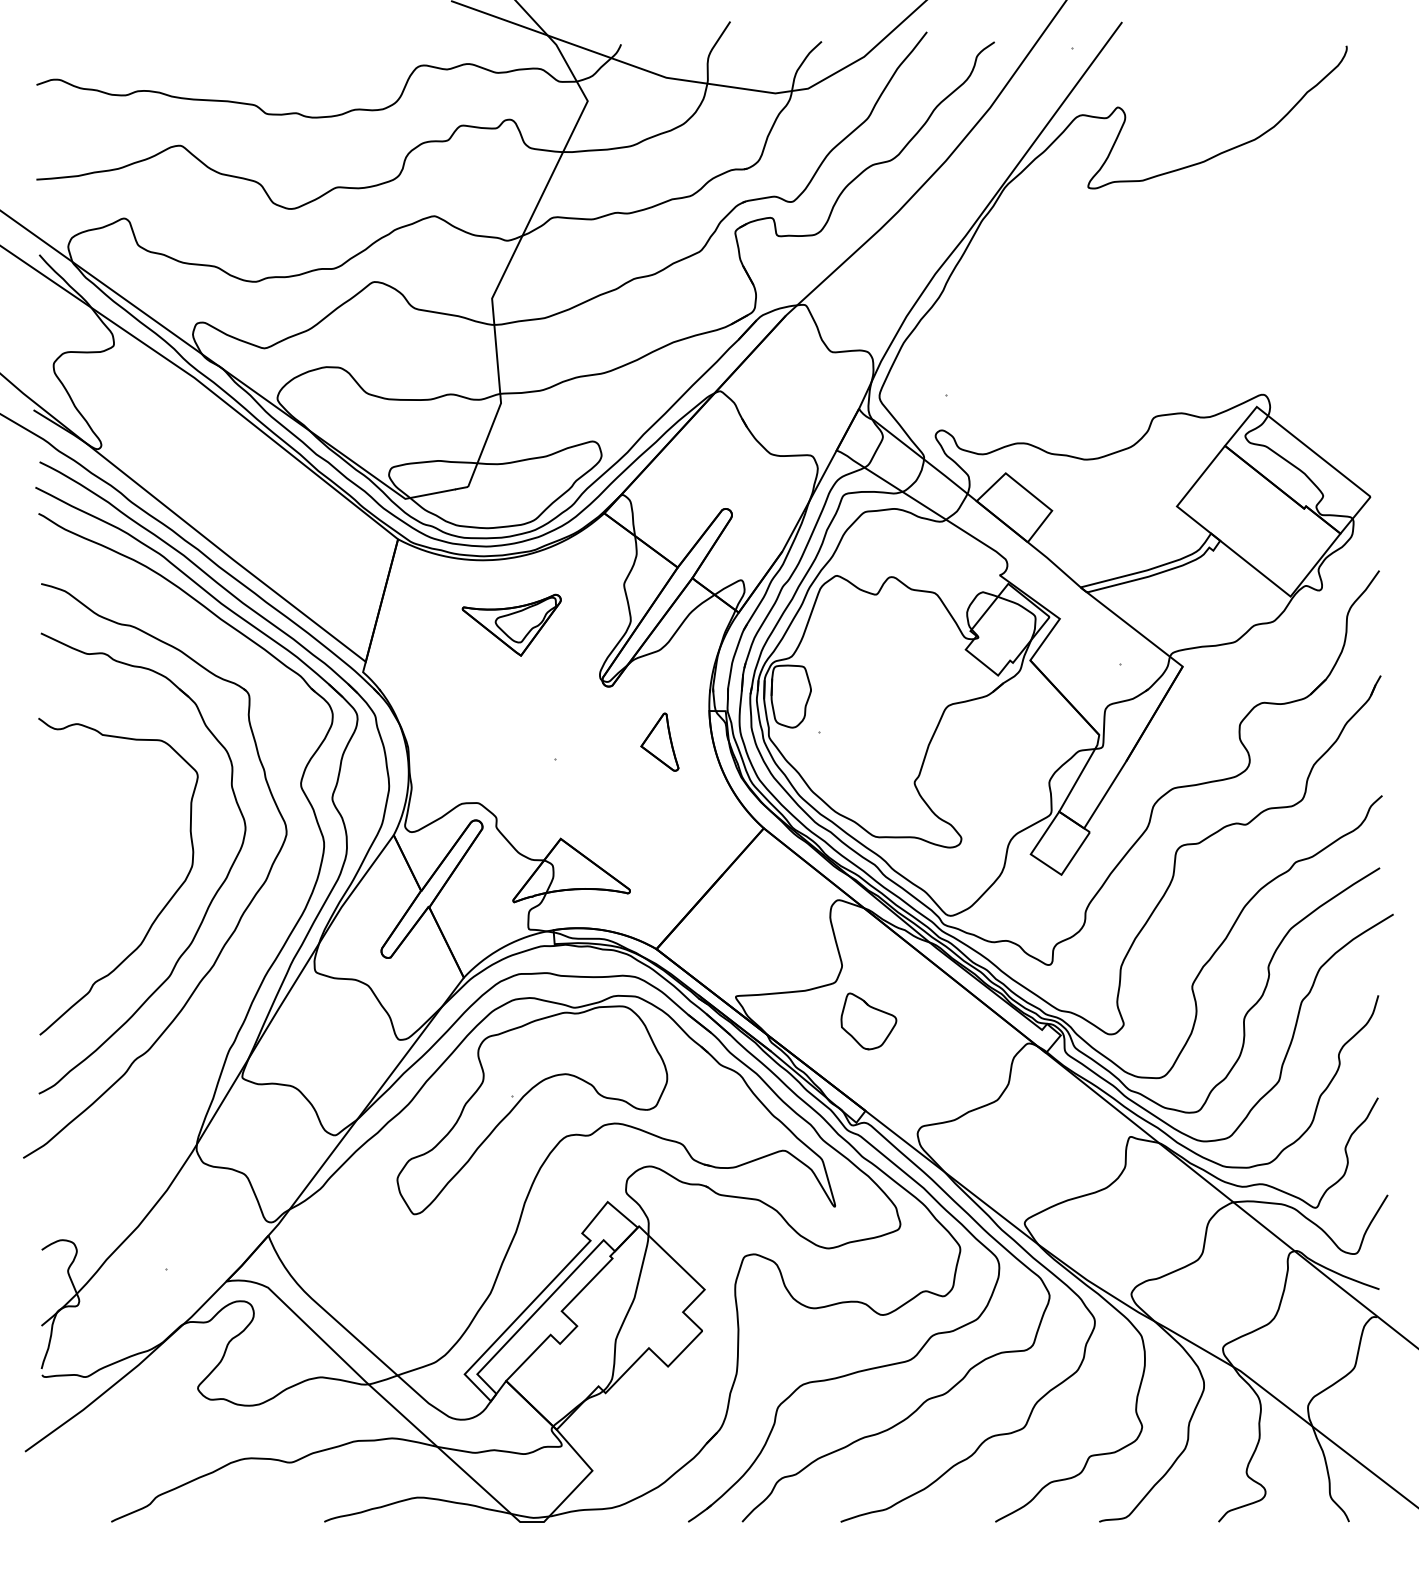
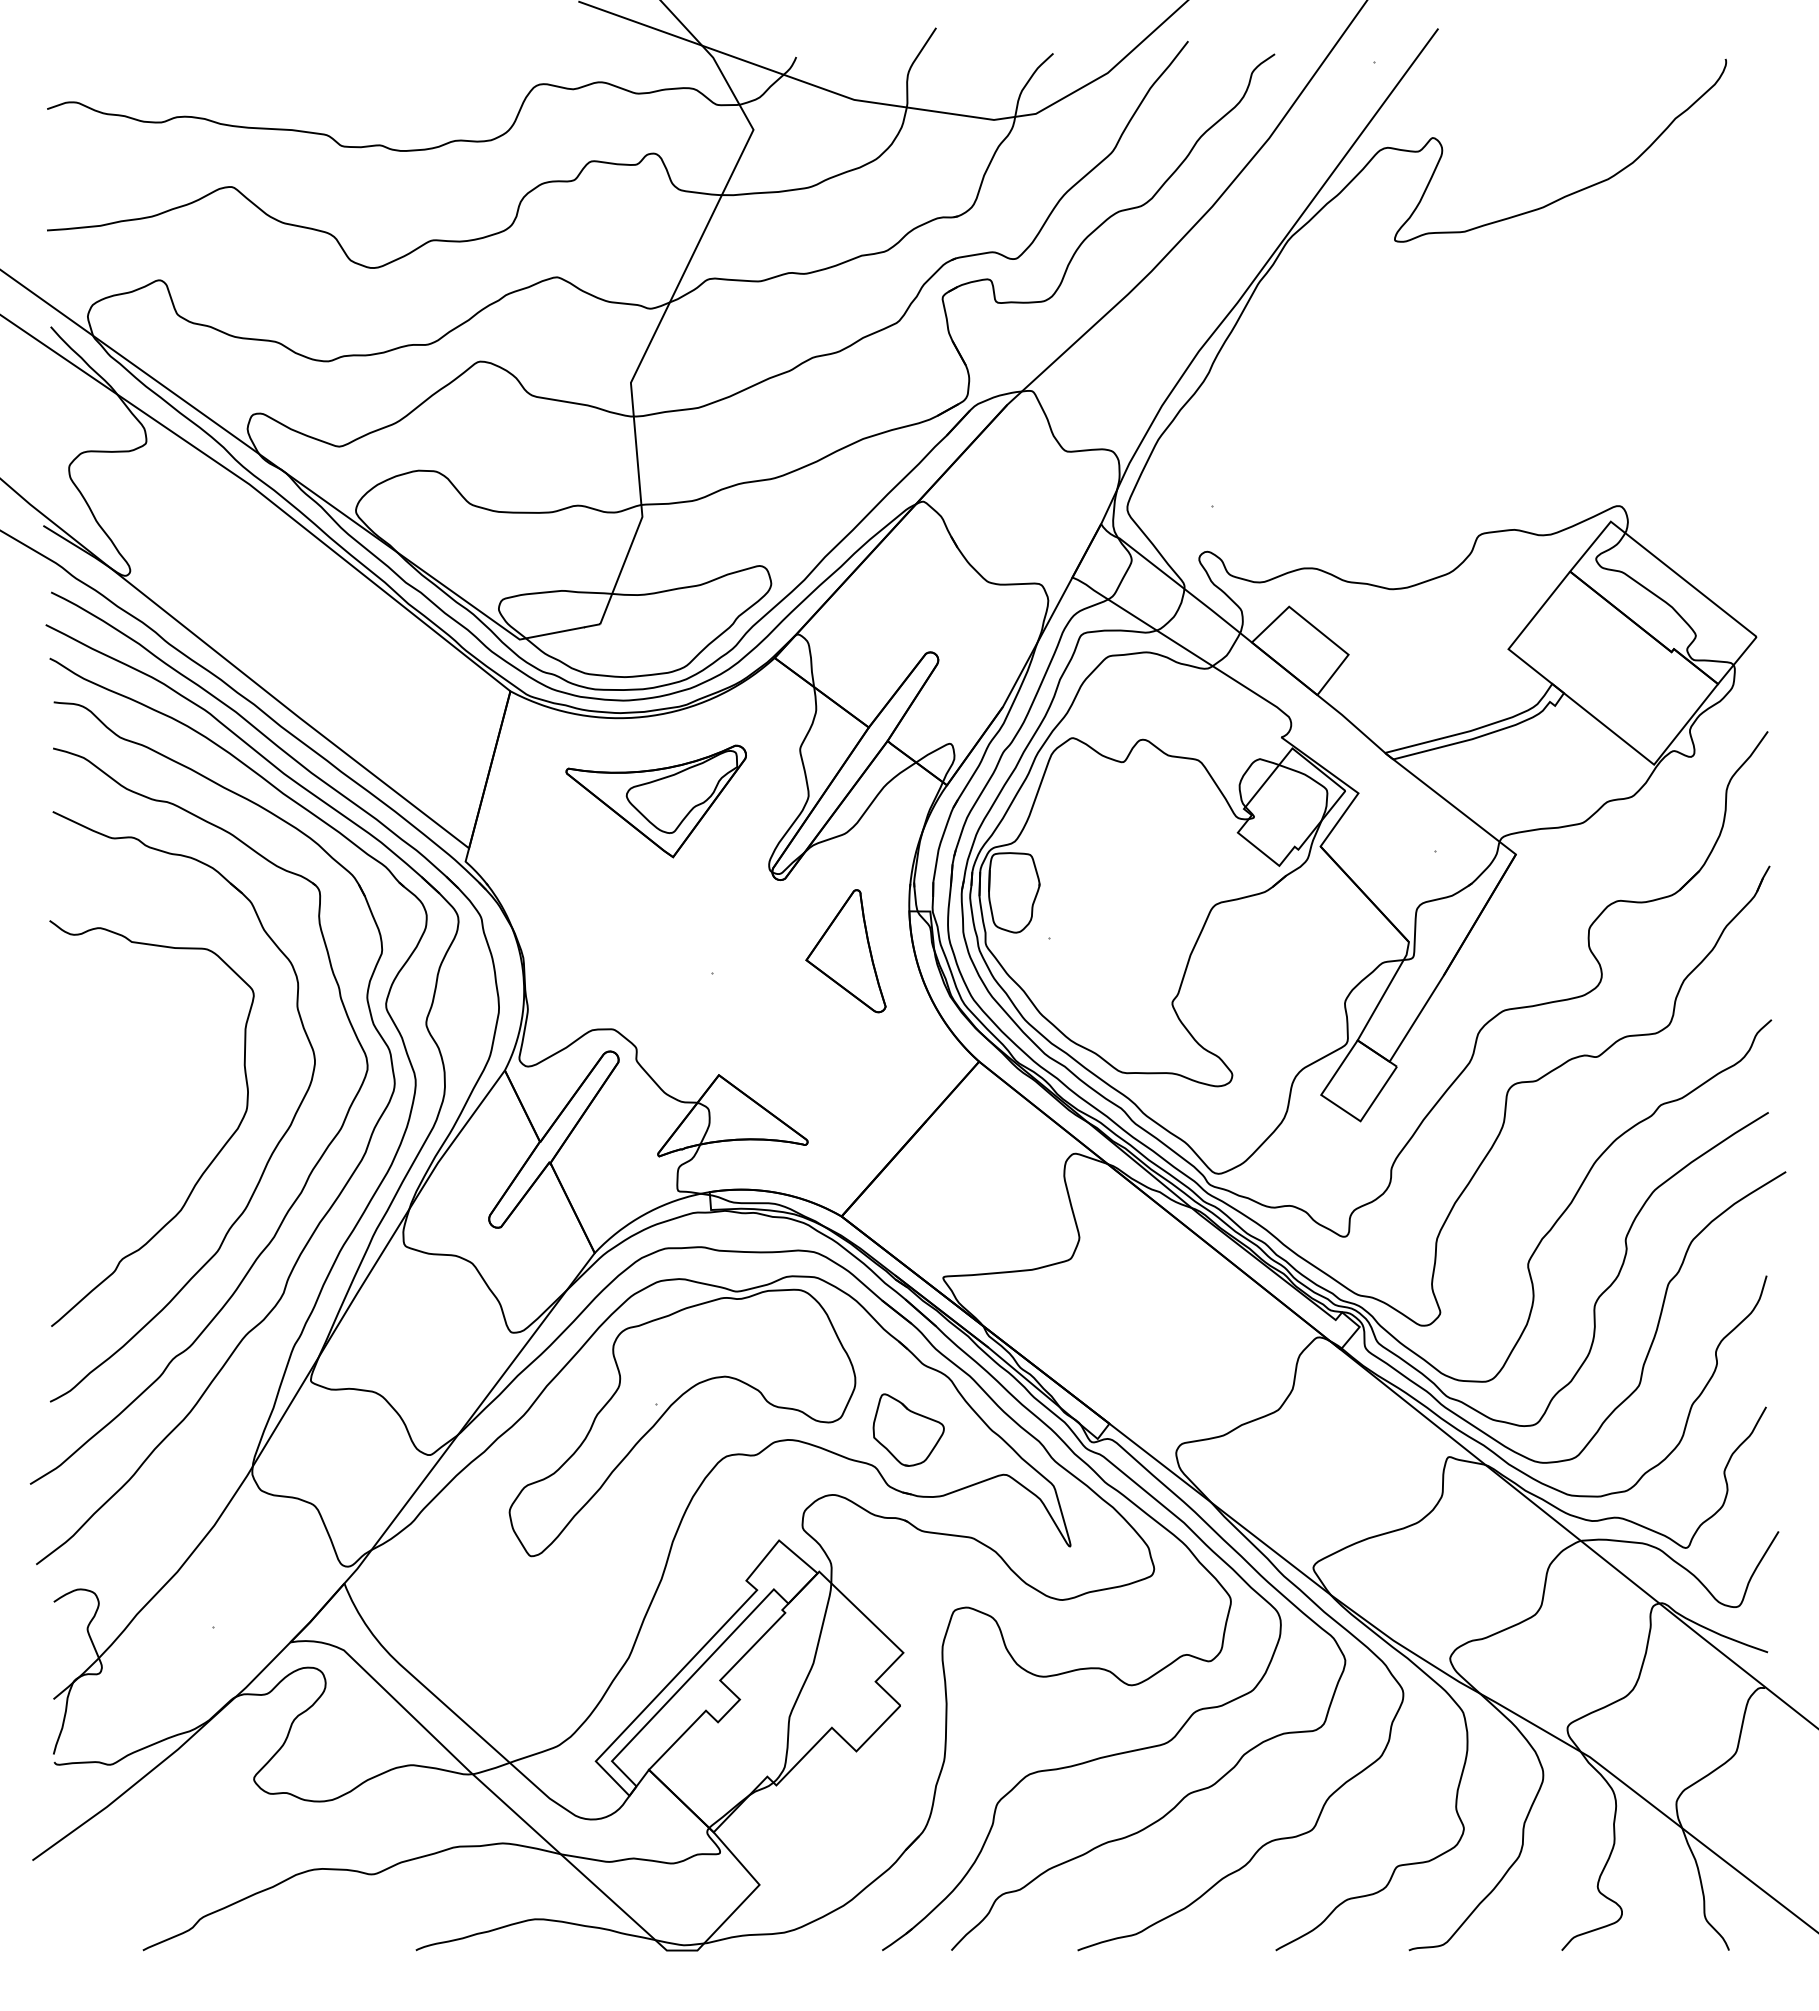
part: (511, 625) -> (655, 801), size x1.43
part: (659, 742) -> (845, 951), size x1.67
part: (252, 947) -> (324, 1214), added
part: (868, 1020) -> (908, 1429), moved

